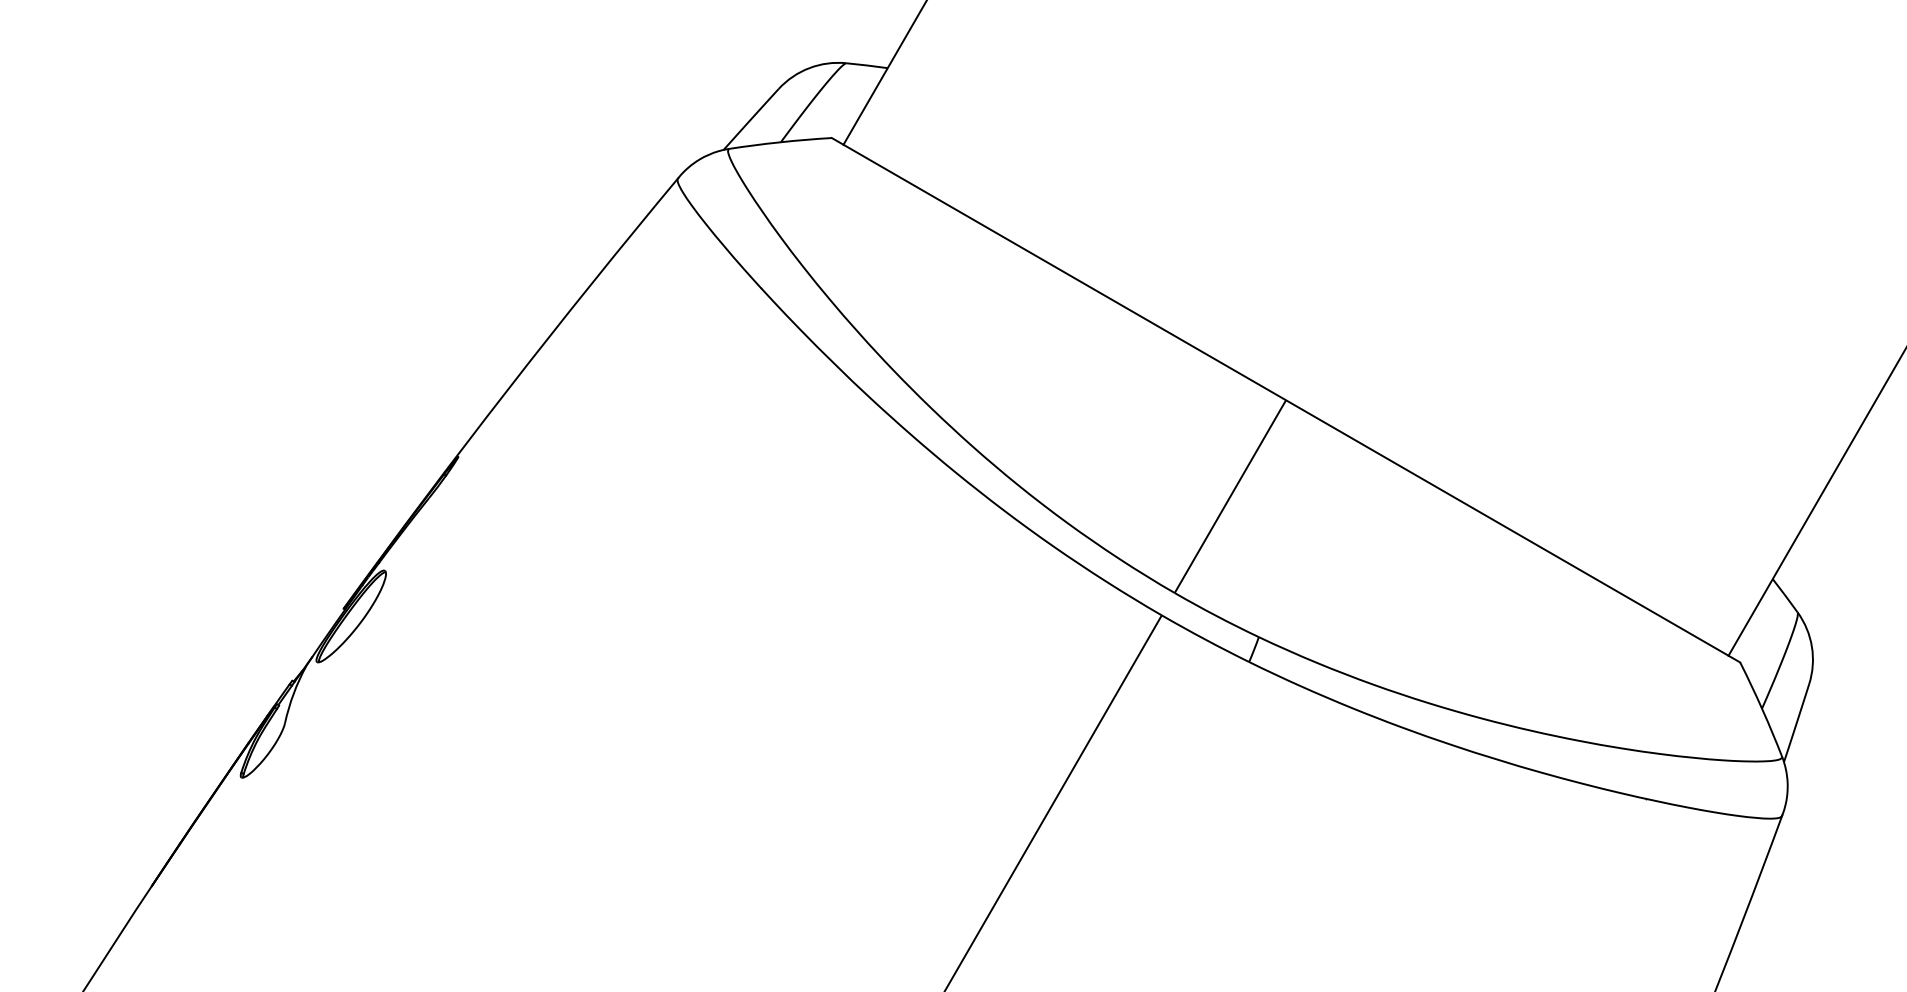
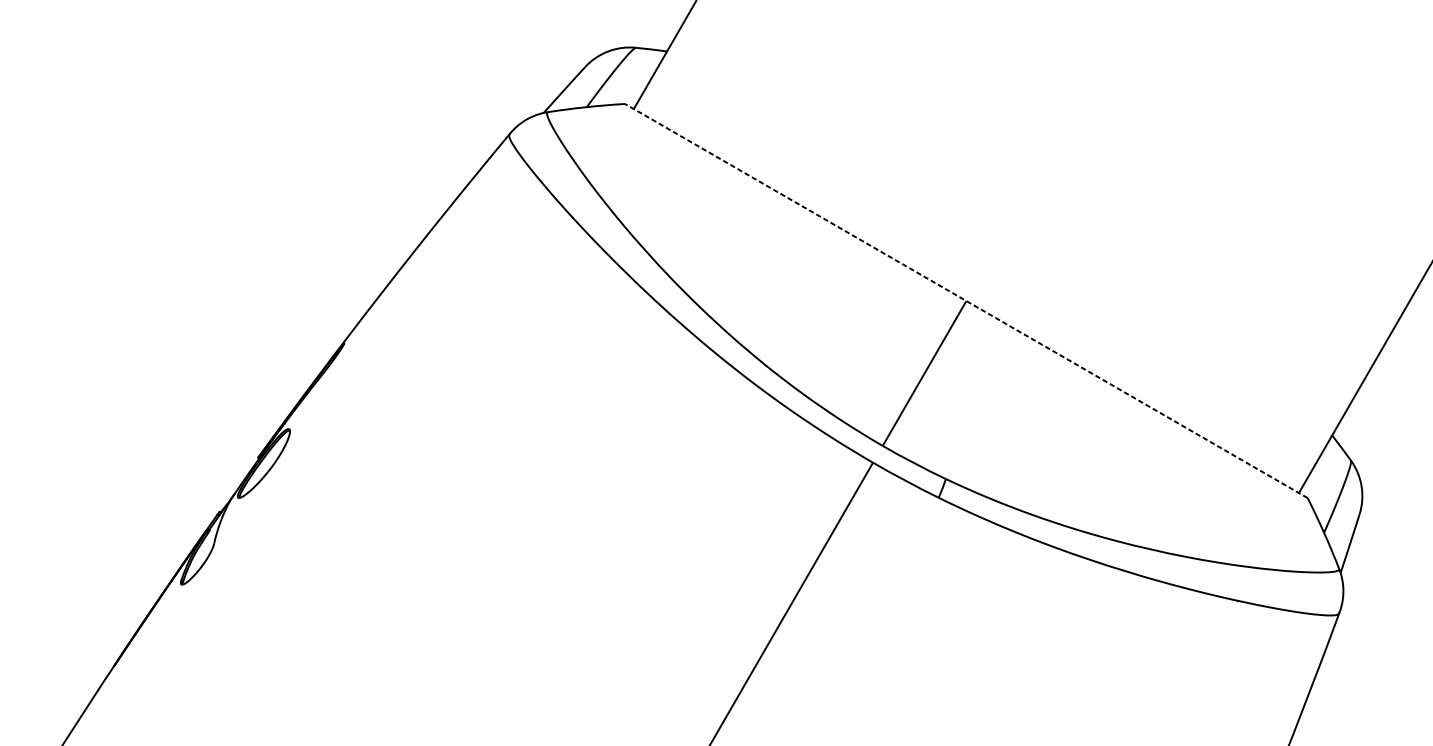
line: (1285, 399) -> (965, 300), solid -> dashed

